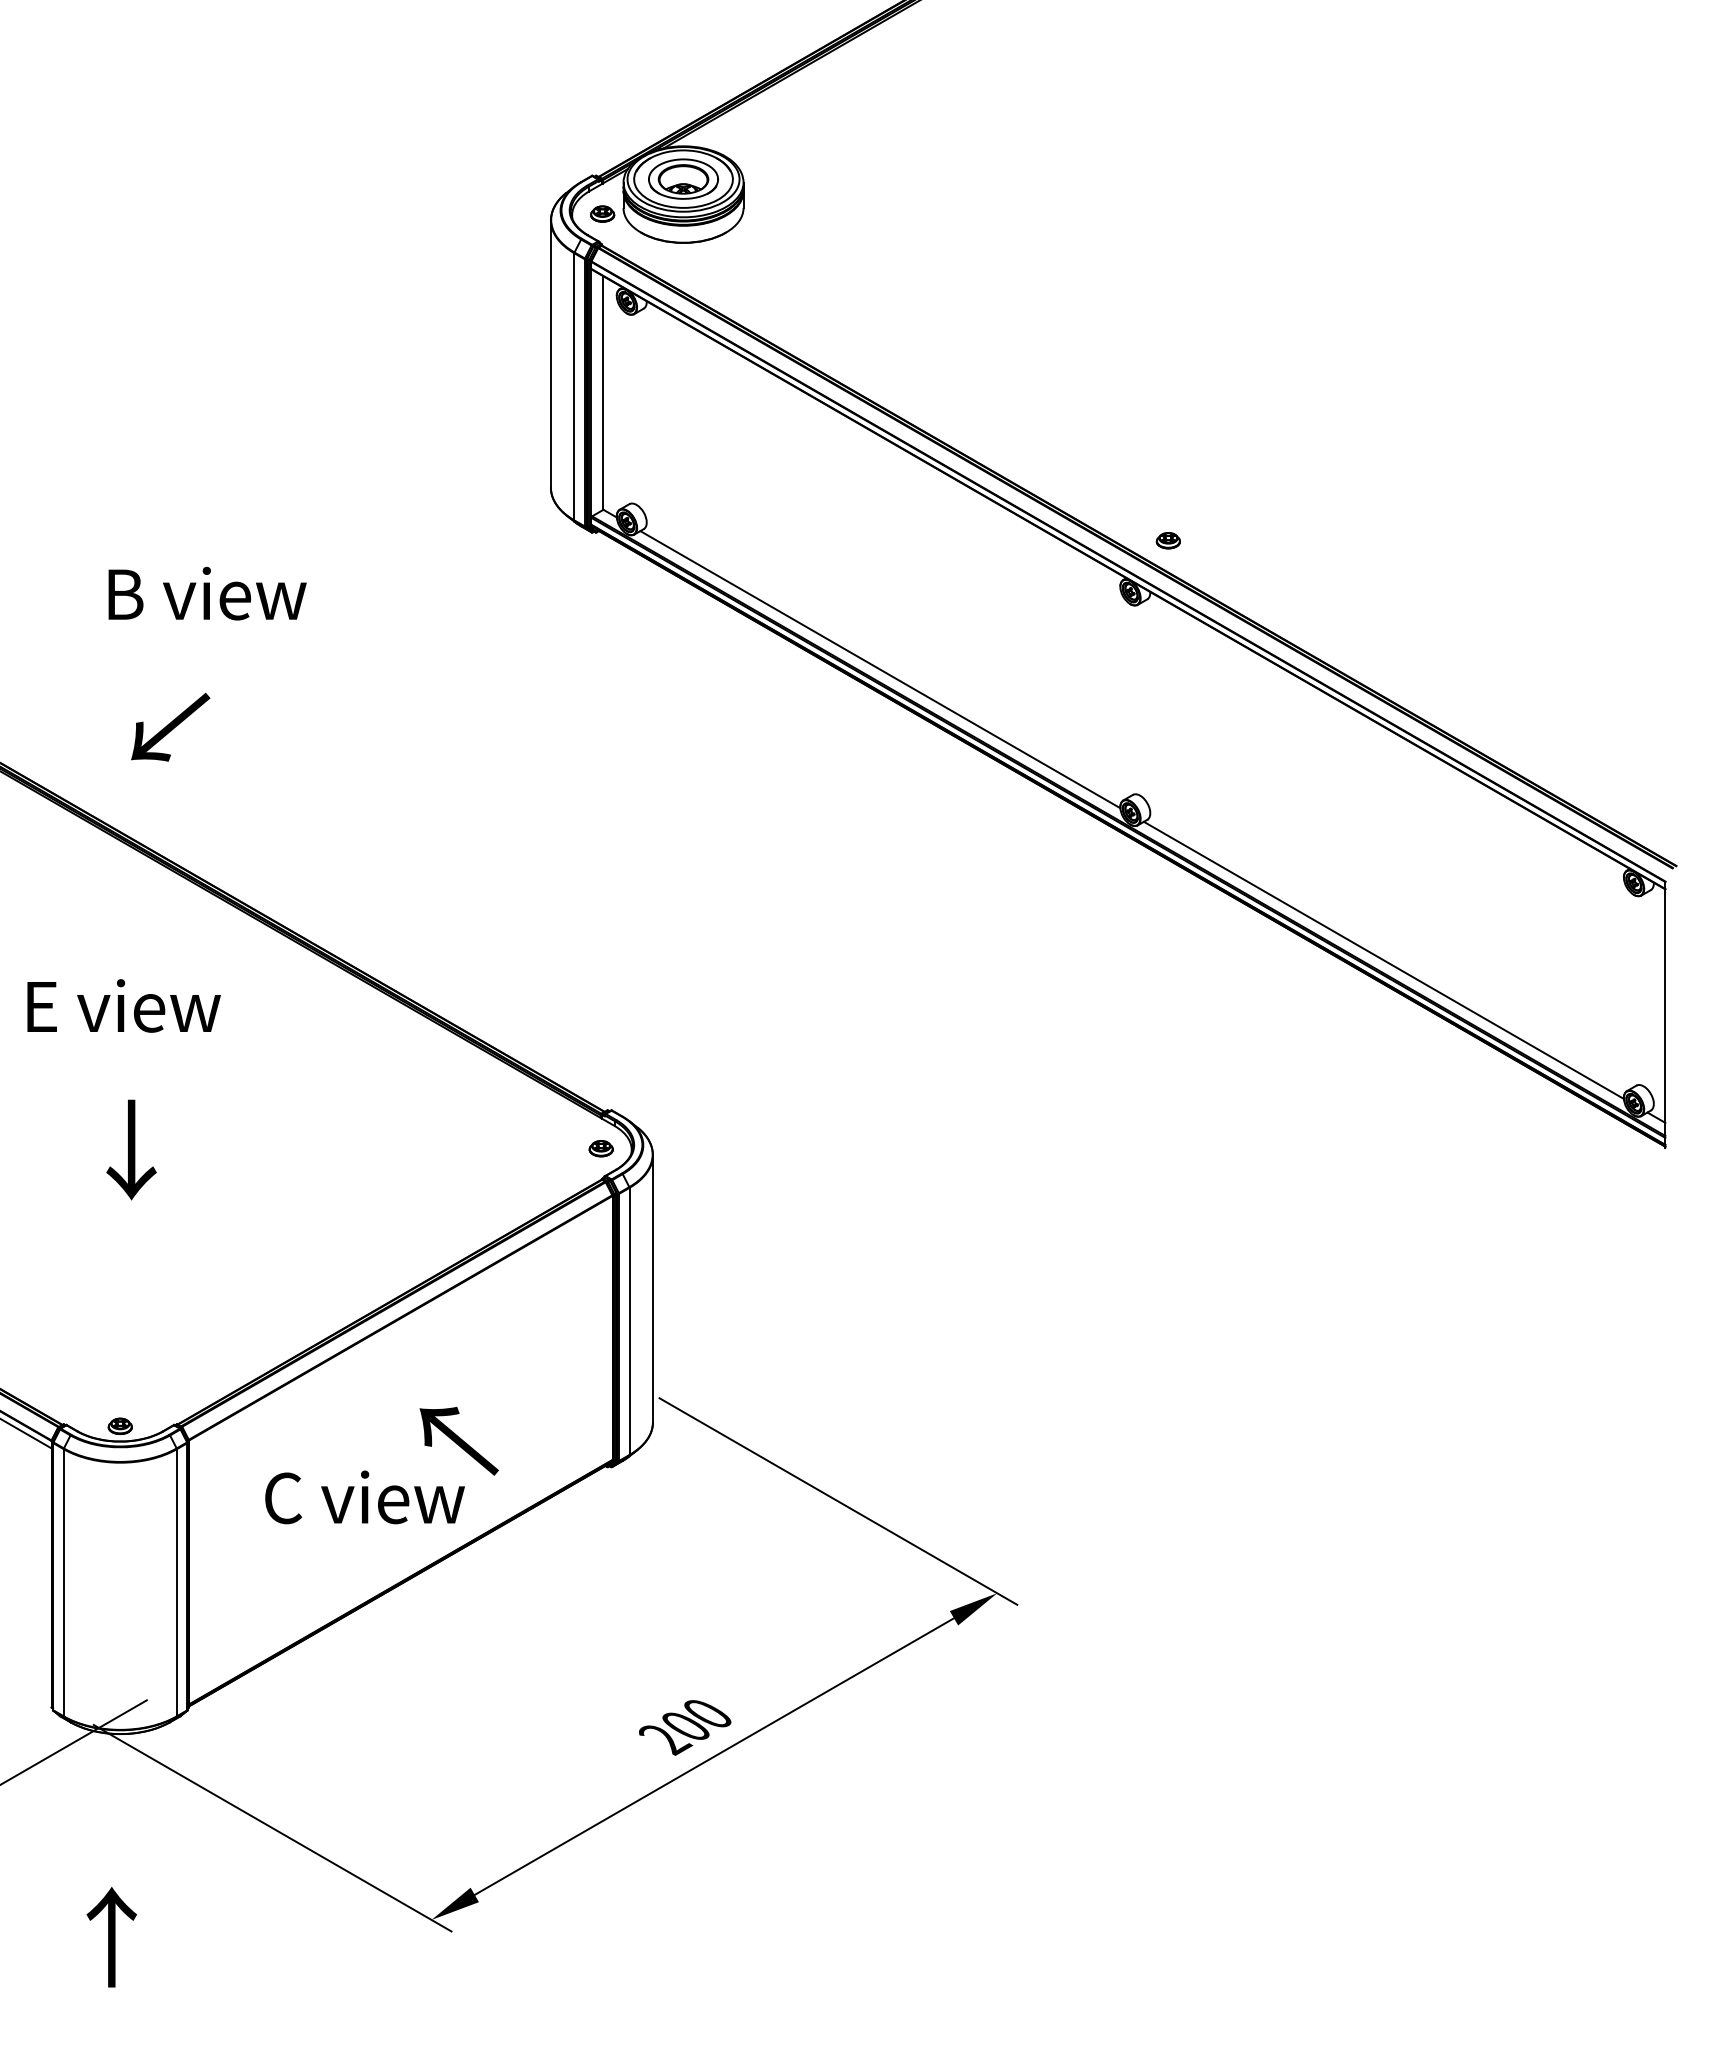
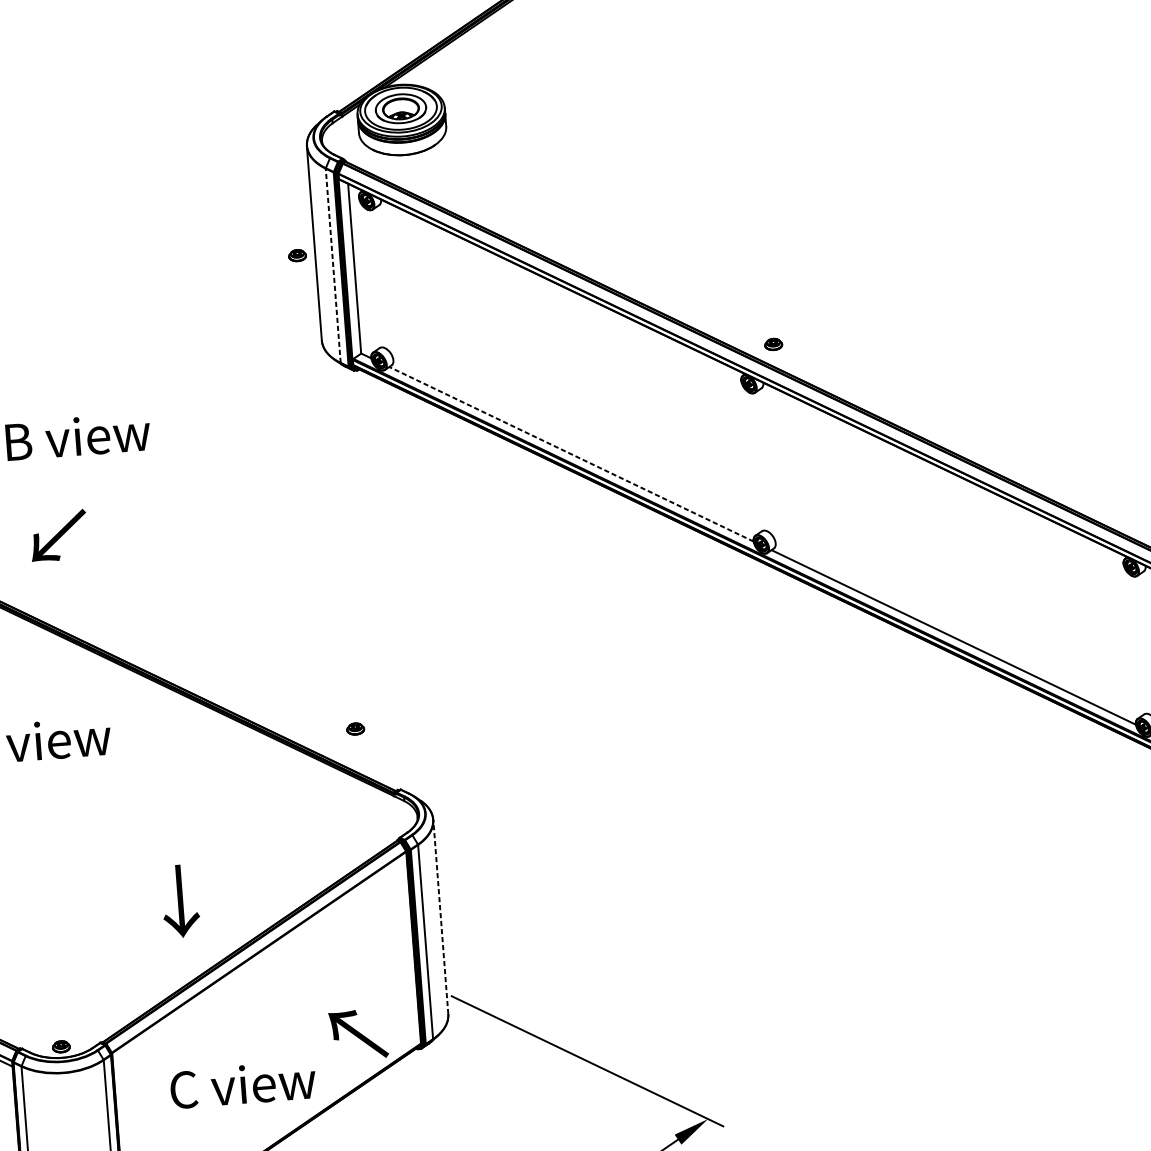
part: (602, 213) -> (297, 255), moved
line: (574, 386) -> (333, 265), solid -> dashed
line: (879, 669) -> (570, 454), solid -> dashed
part: (600, 1148) -> (355, 728), moved
text: (131, 1149) -> (180, 901), moved
line: (652, 1288) -> (440, 916), solid -> dashed
text: (458, 1440) -> (358, 1034), moved

